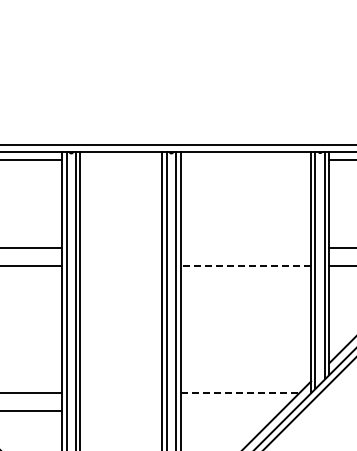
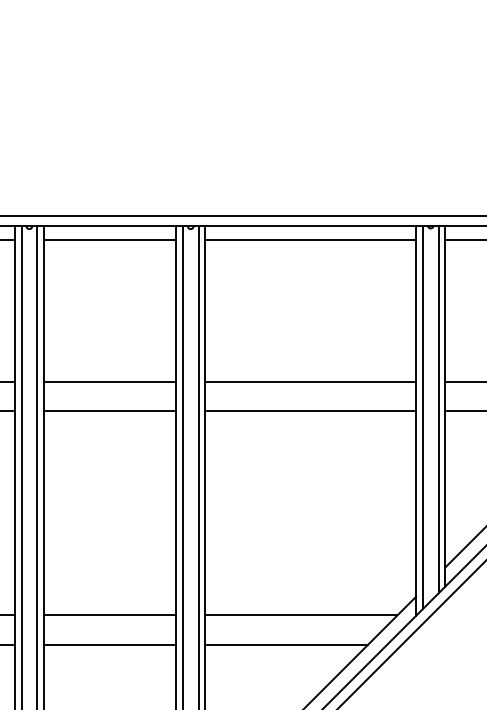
line: (121, 160) -> (110, 240), added
line: (245, 160) -> (310, 240), added
line: (121, 248) -> (110, 382), added
line: (245, 248) -> (310, 382), added
line: (121, 266) -> (110, 411), added
line: (245, 266) -> (310, 411), dashed -> solid
line: (121, 393) -> (110, 616), added
line: (240, 393) -> (302, 616), dashed -> solid
line: (121, 411) -> (110, 645), added
line: (230, 411) -> (285, 645), added

